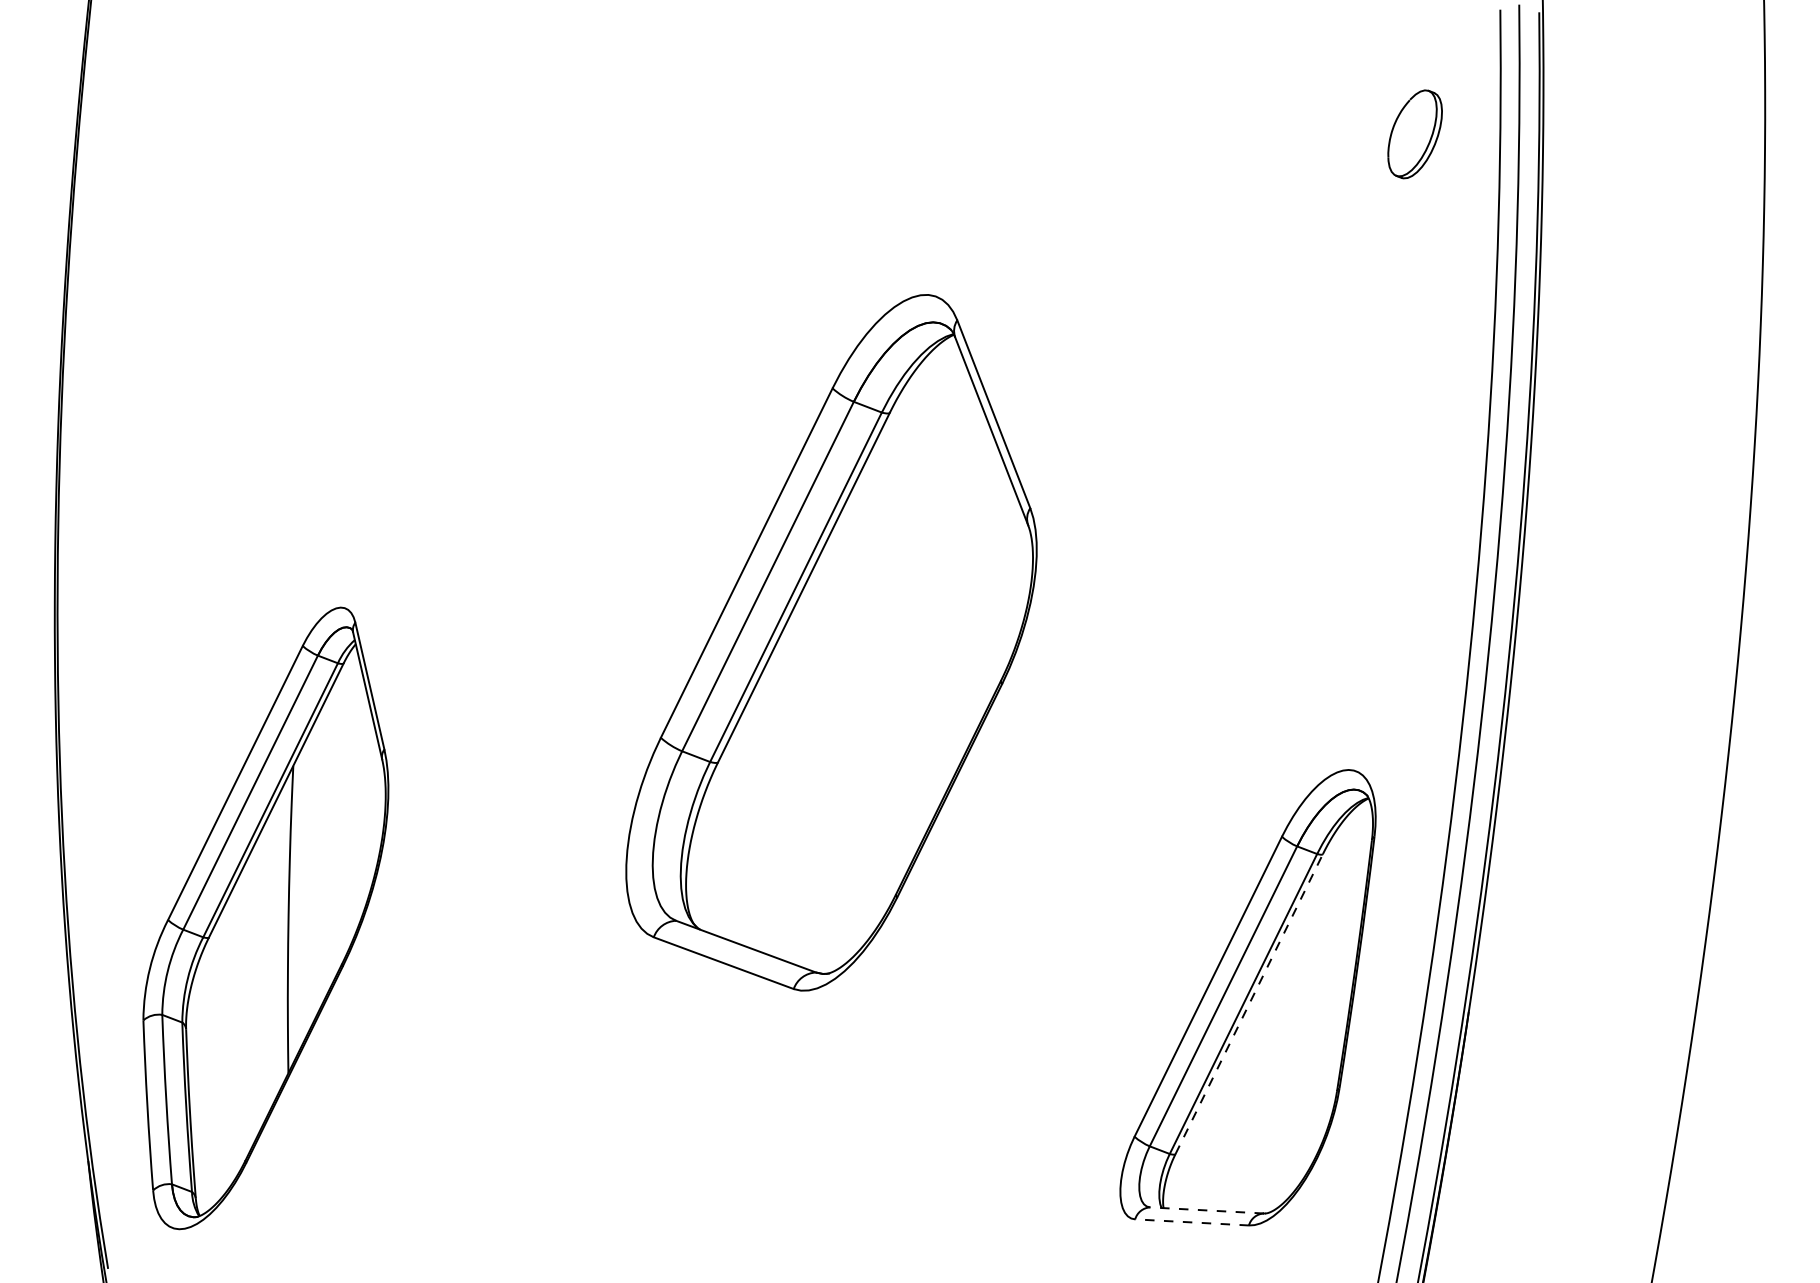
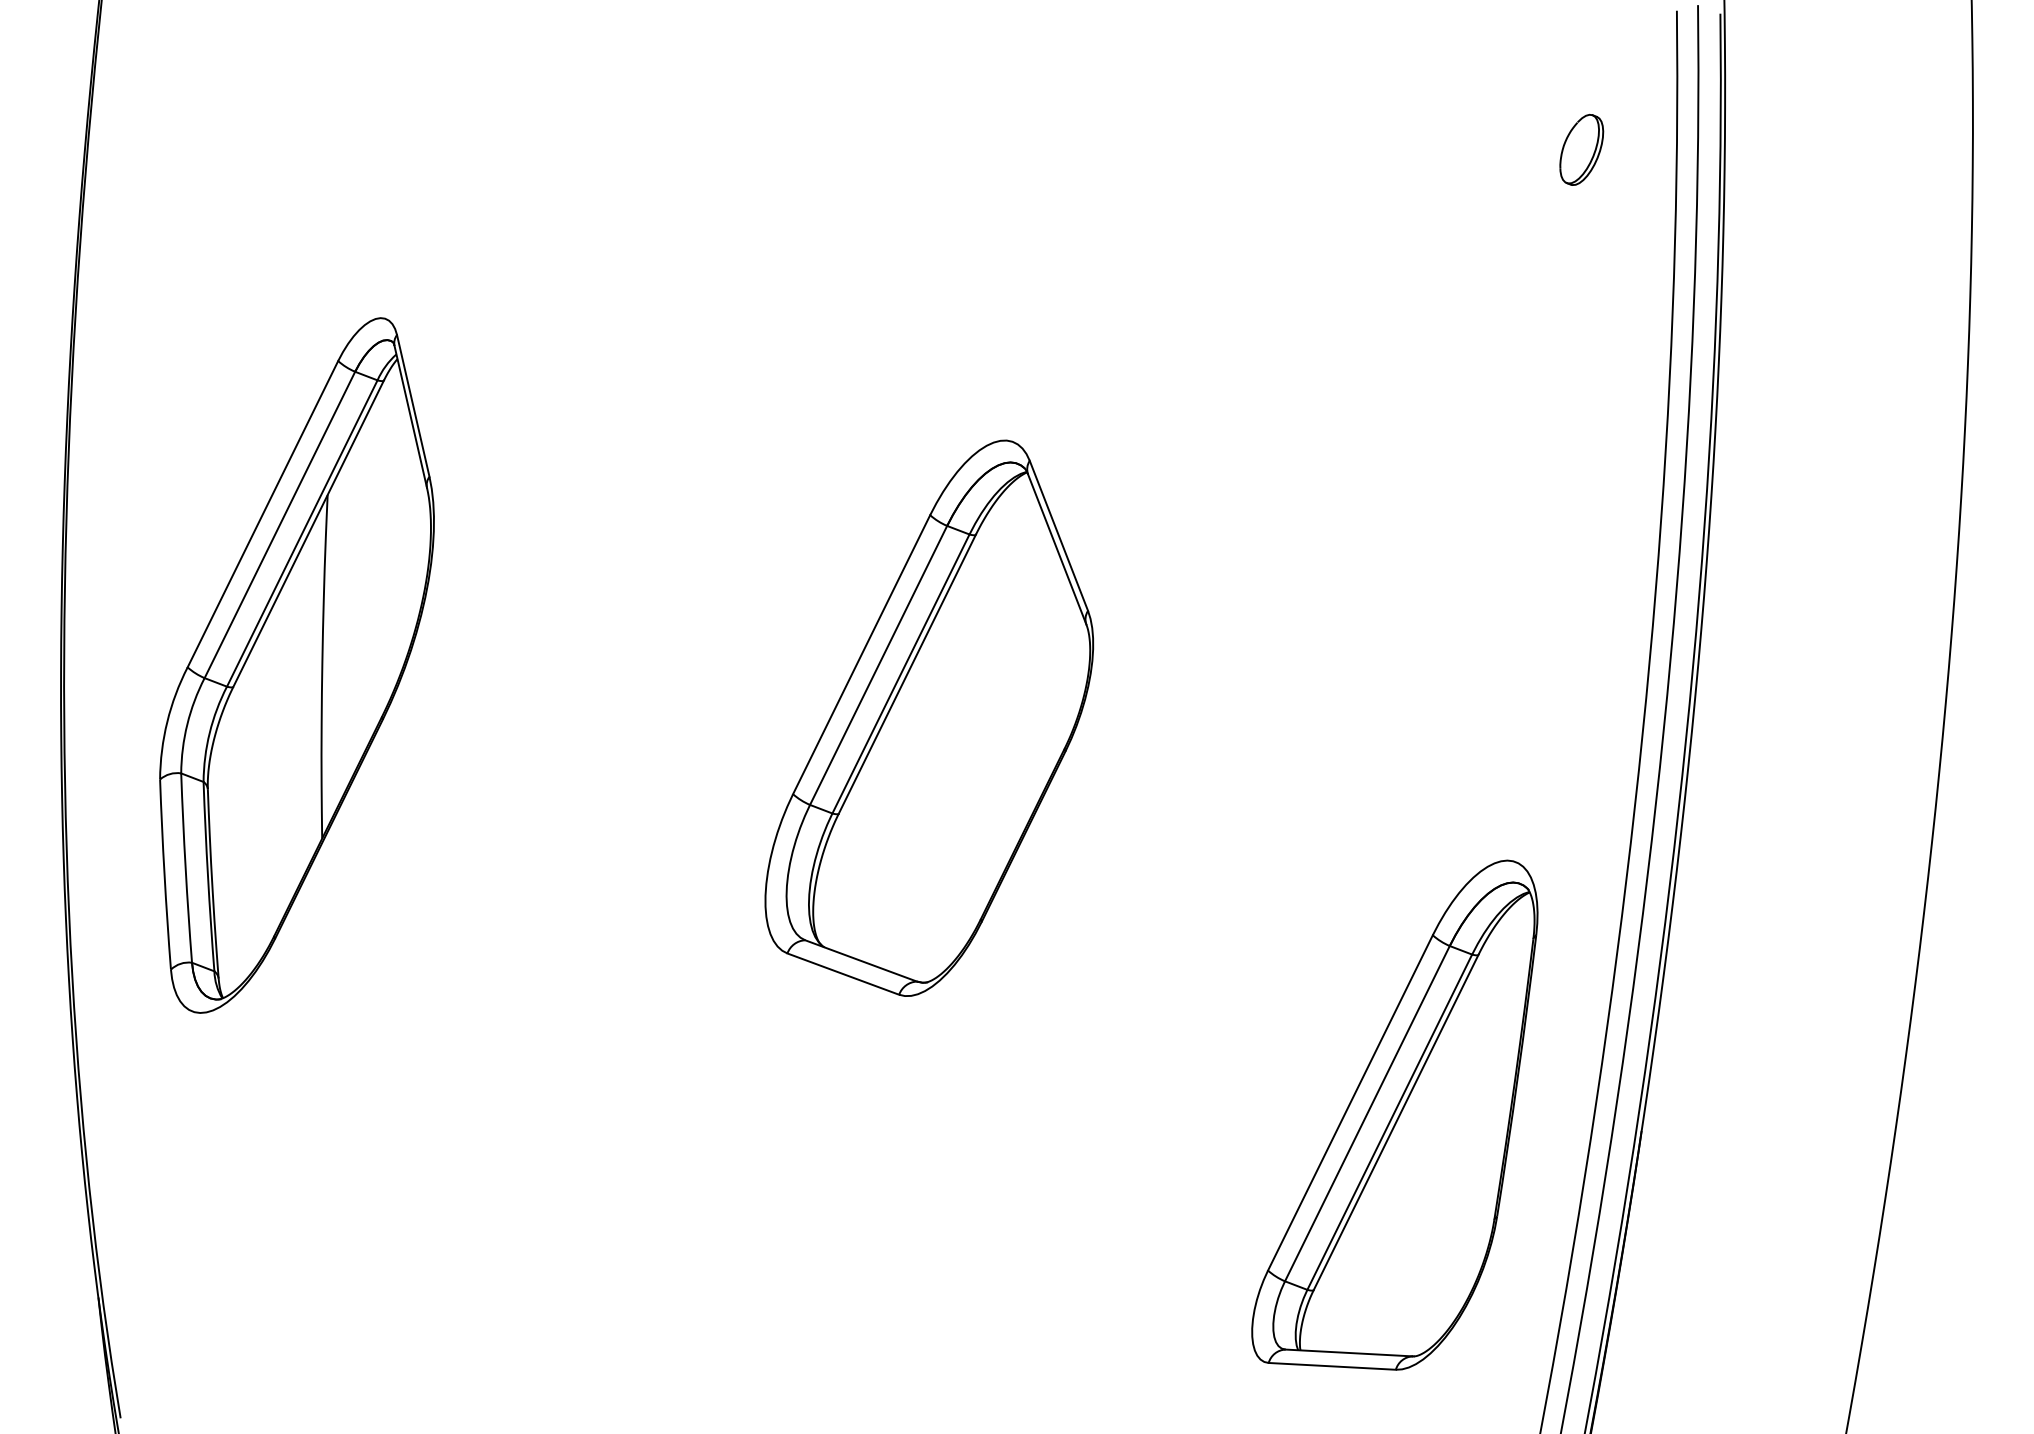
part: (1415, 133) -> (1581, 149), size x0.71
part: (831, 641) -> (929, 717), size x0.71
part: (265, 918) -> (296, 665), moved
line: (1249, 1004) -> (1396, 1122), dashed -> solid
line: (1207, 1210) -> (1349, 1352), dashed -> solid
line: (1192, 1222) -> (1332, 1366), dashed -> solid

